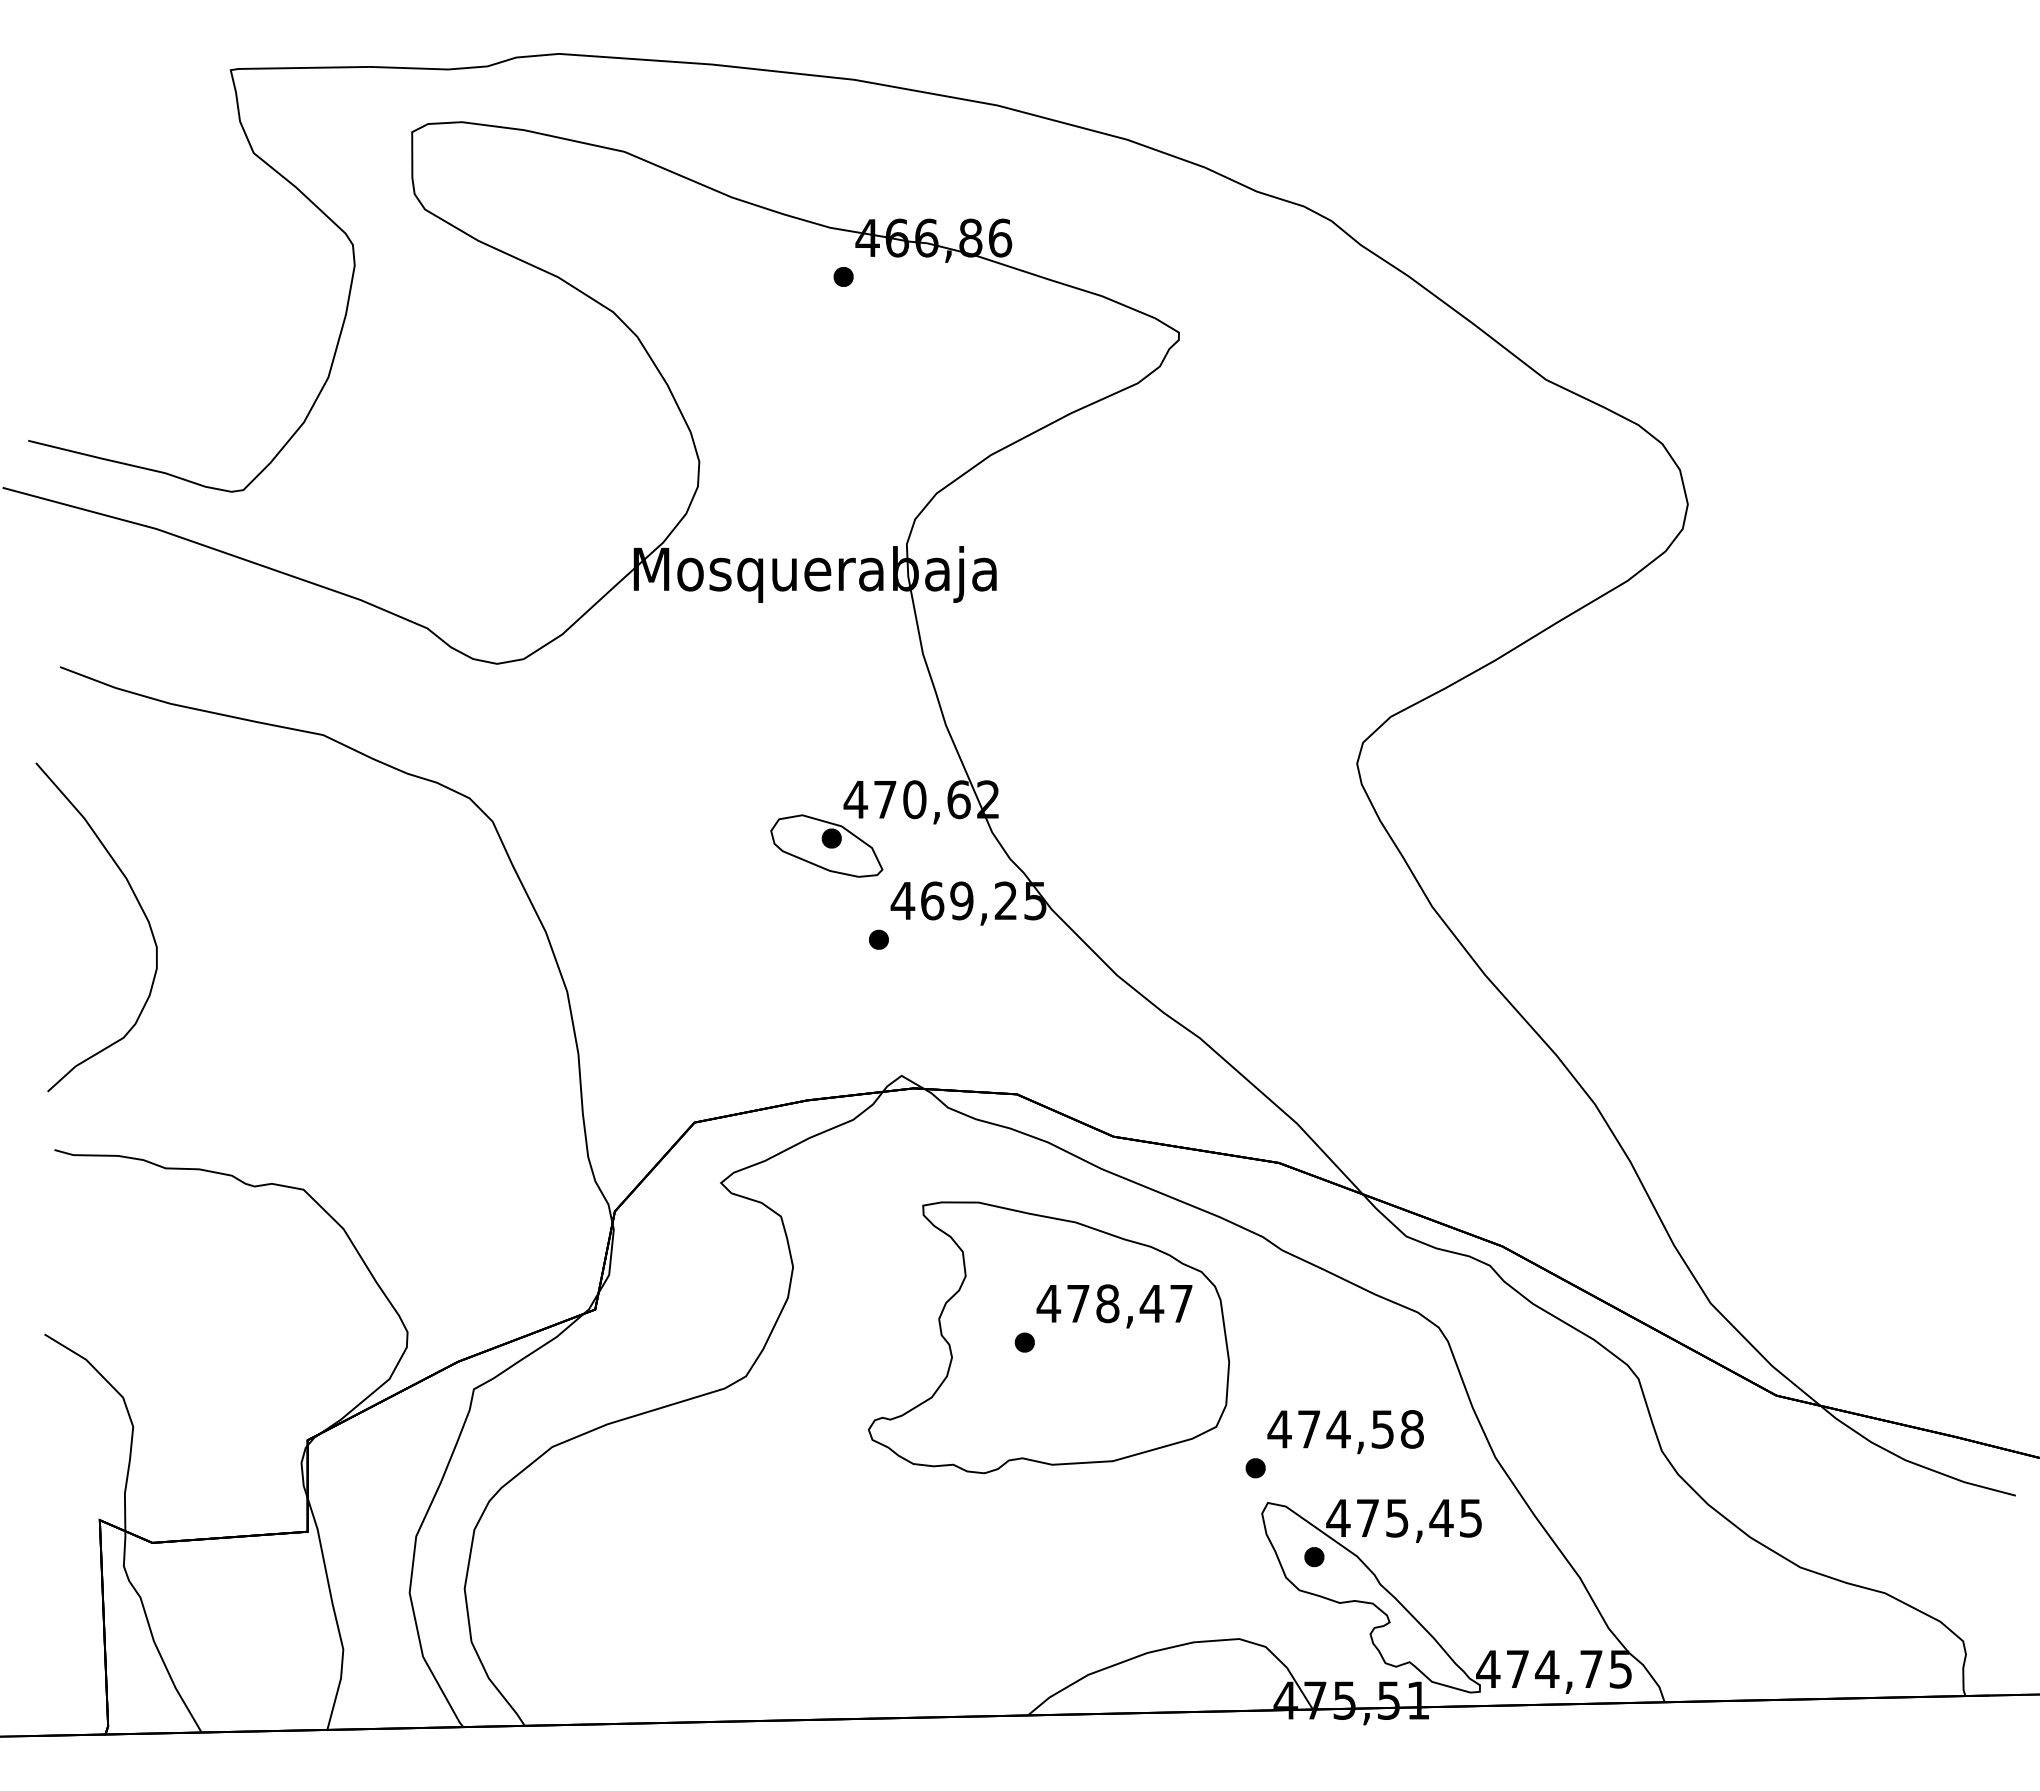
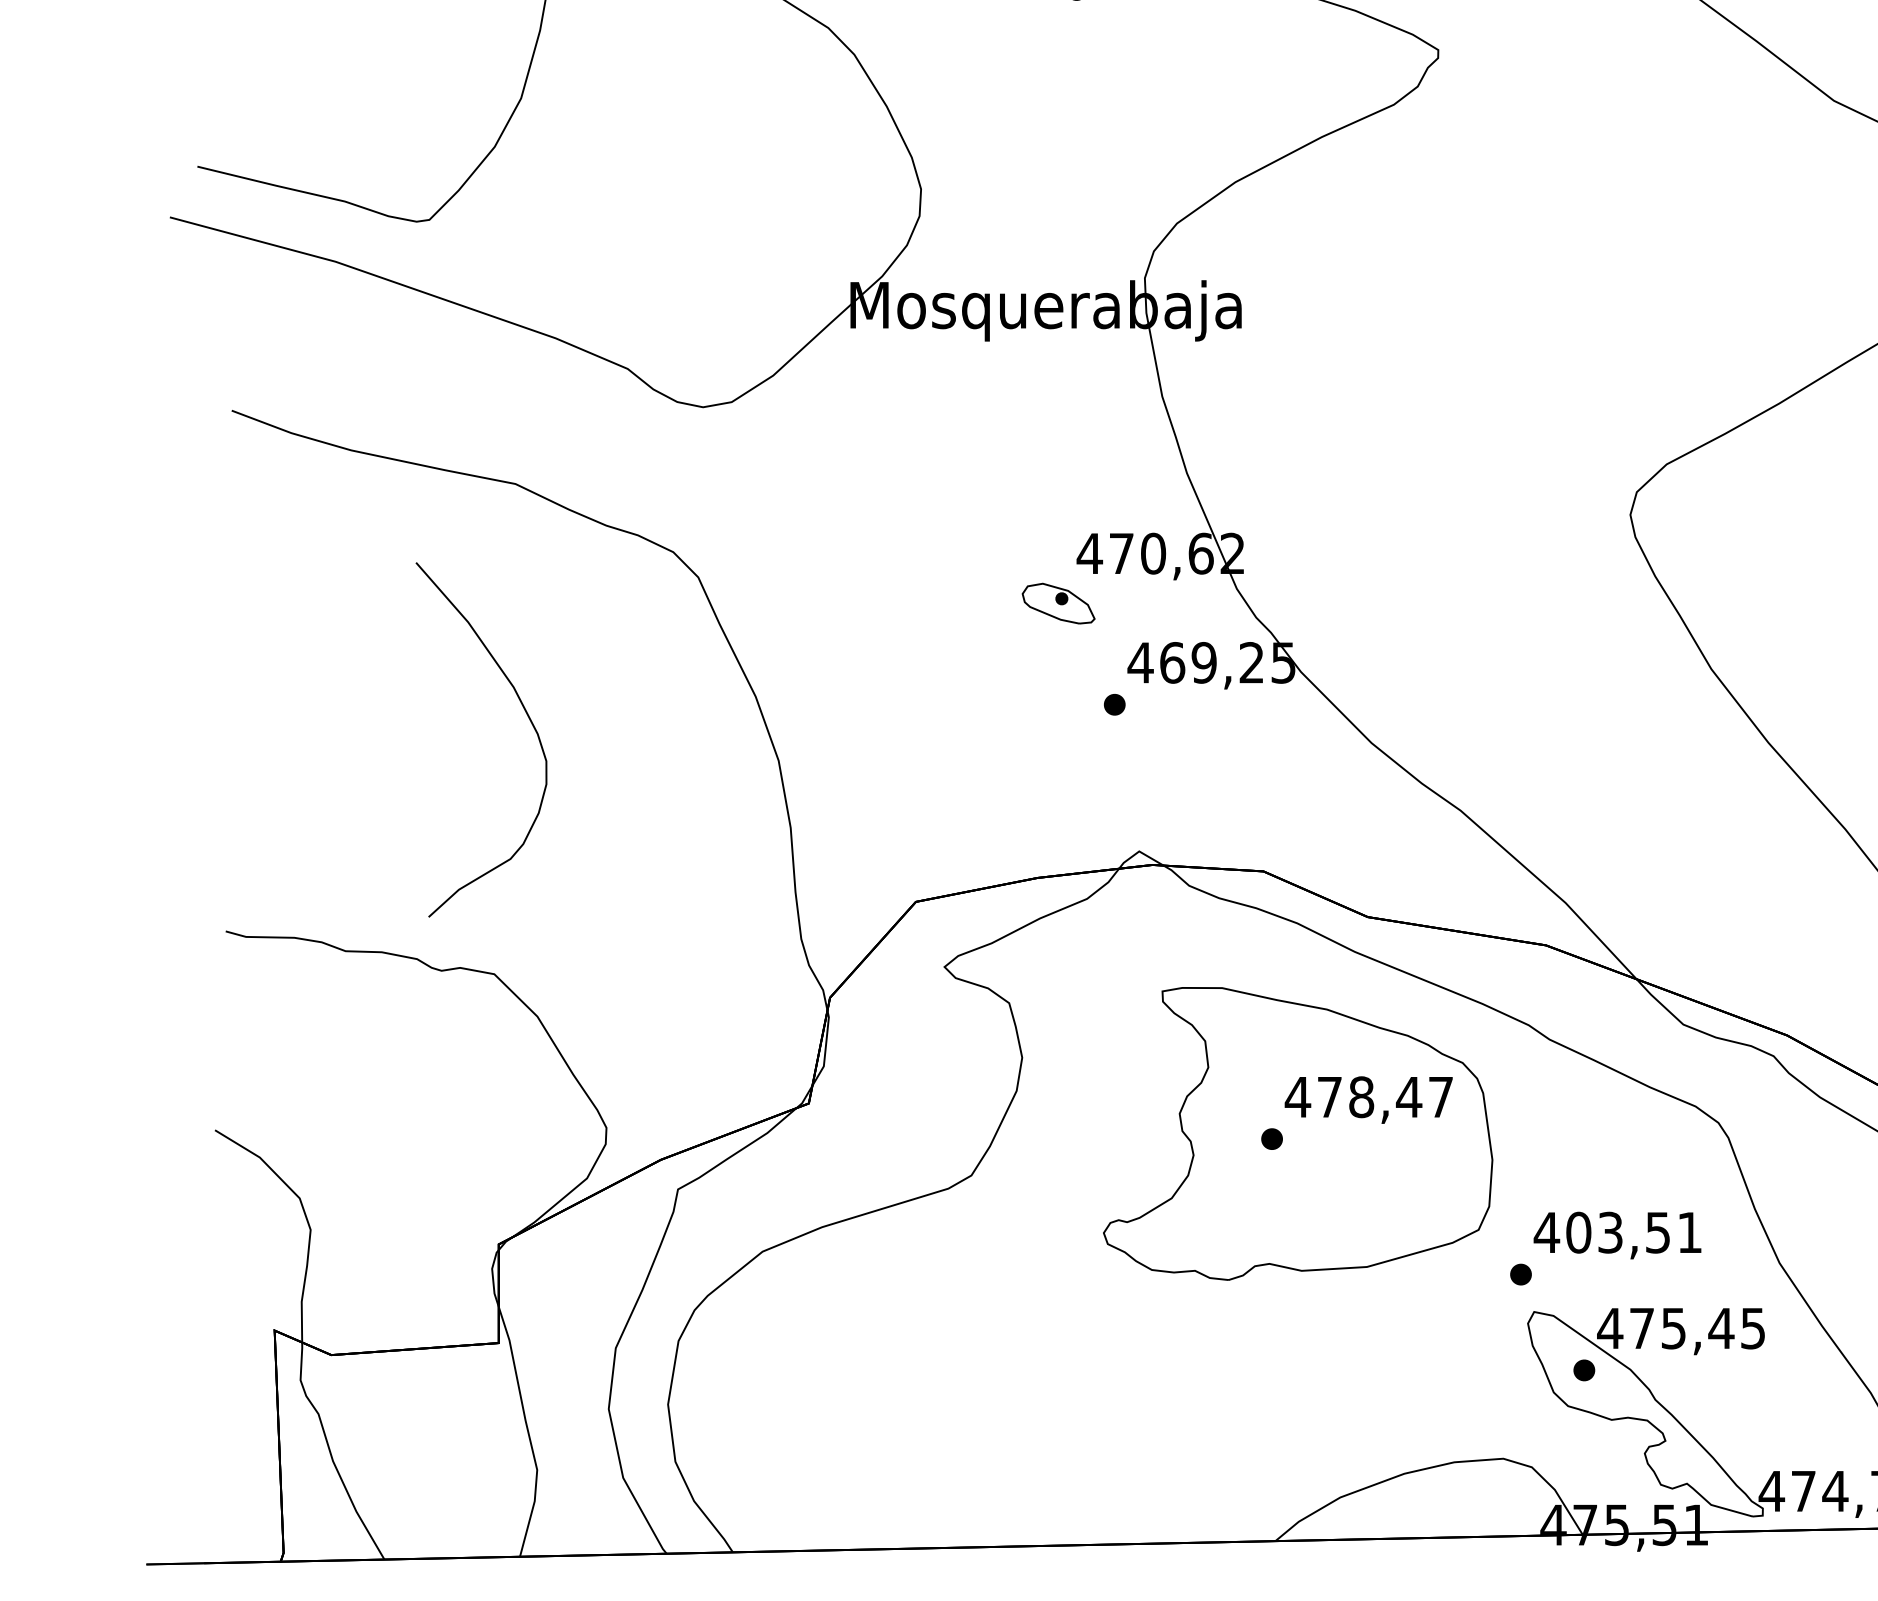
part: (826, 845) -> (1058, 603), size x0.6
curve: (139, 906) -> (527, 717), moved
text: (1360, 1429) -> (1634, 1232), 474,58 -> 403,51

